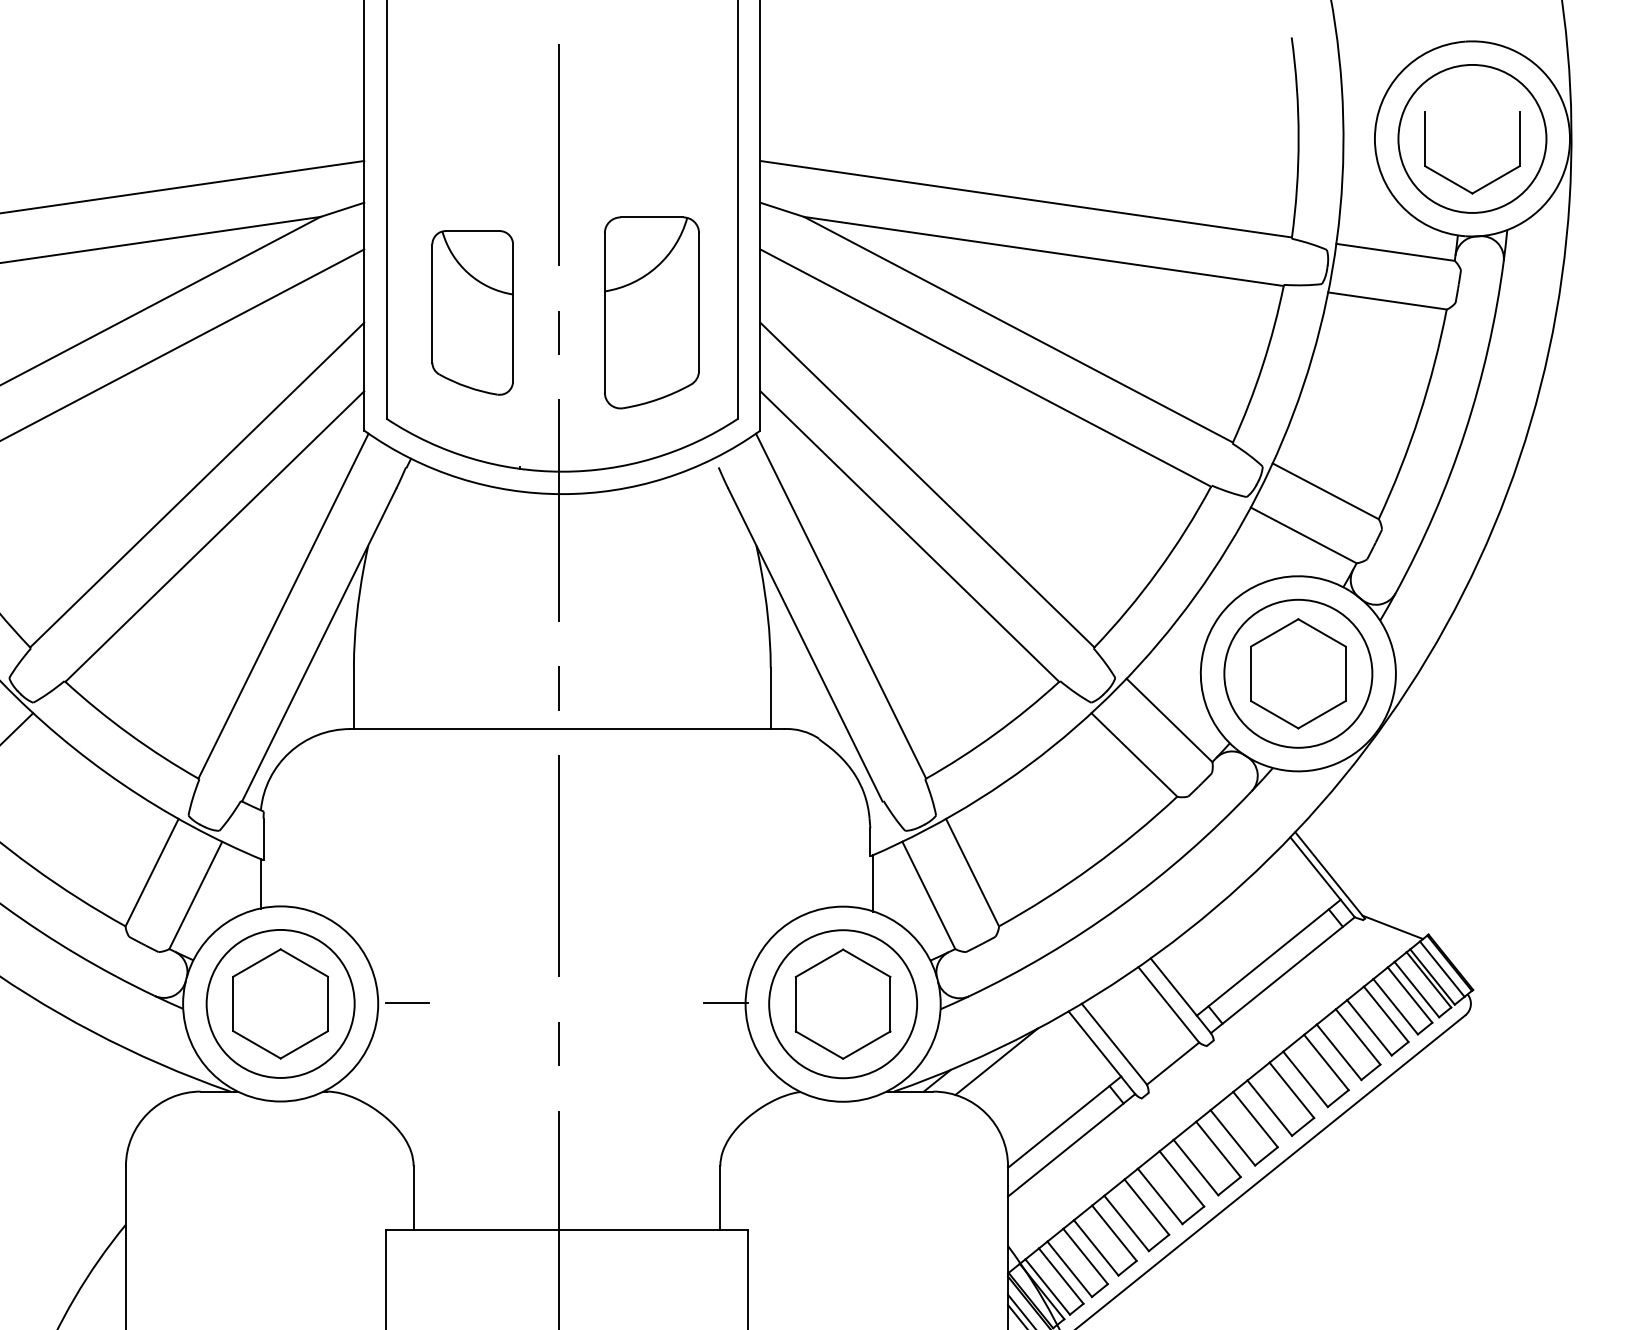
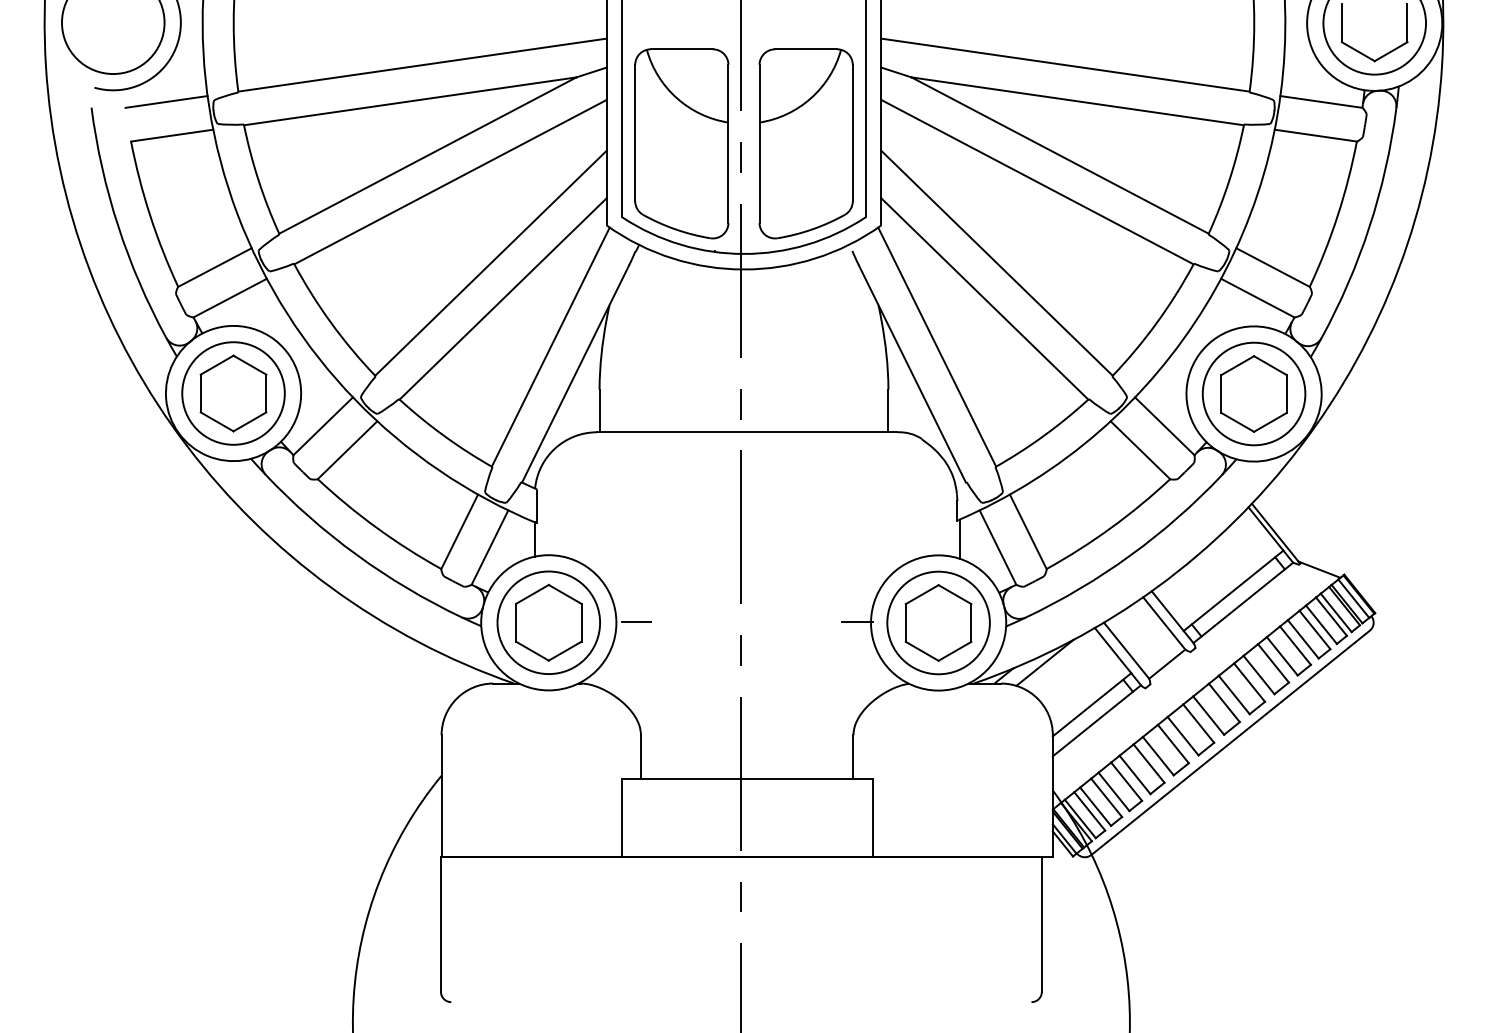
part: (472, 312) -> (681, 143), size x1.67
part: (651, 312) -> (805, 143), size x1.43

